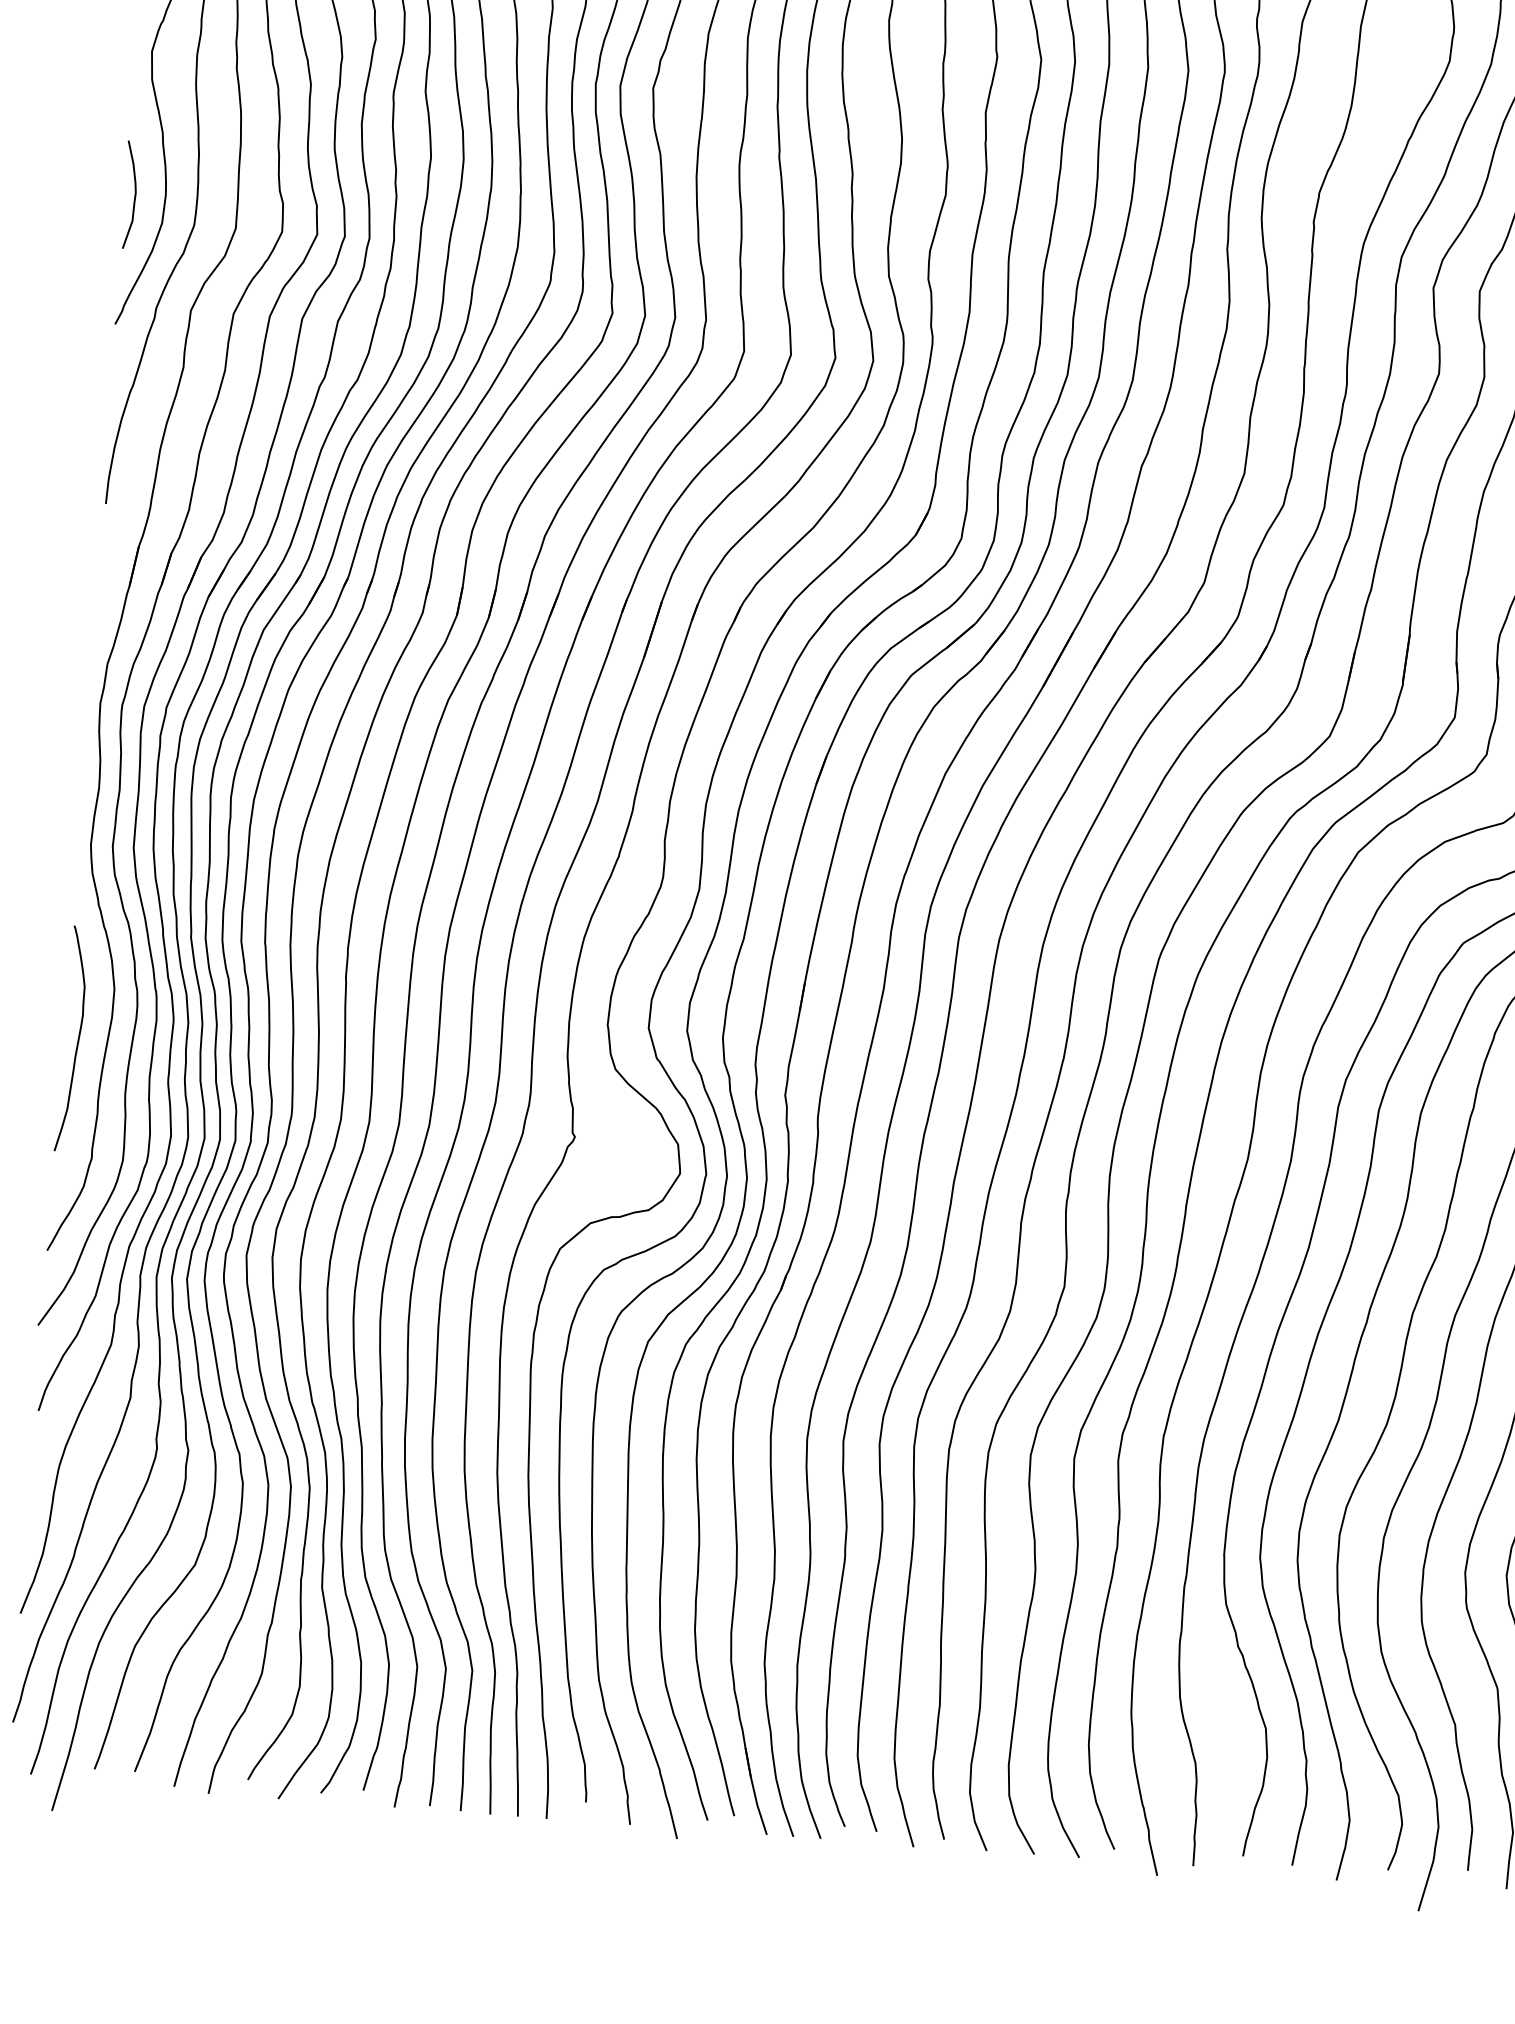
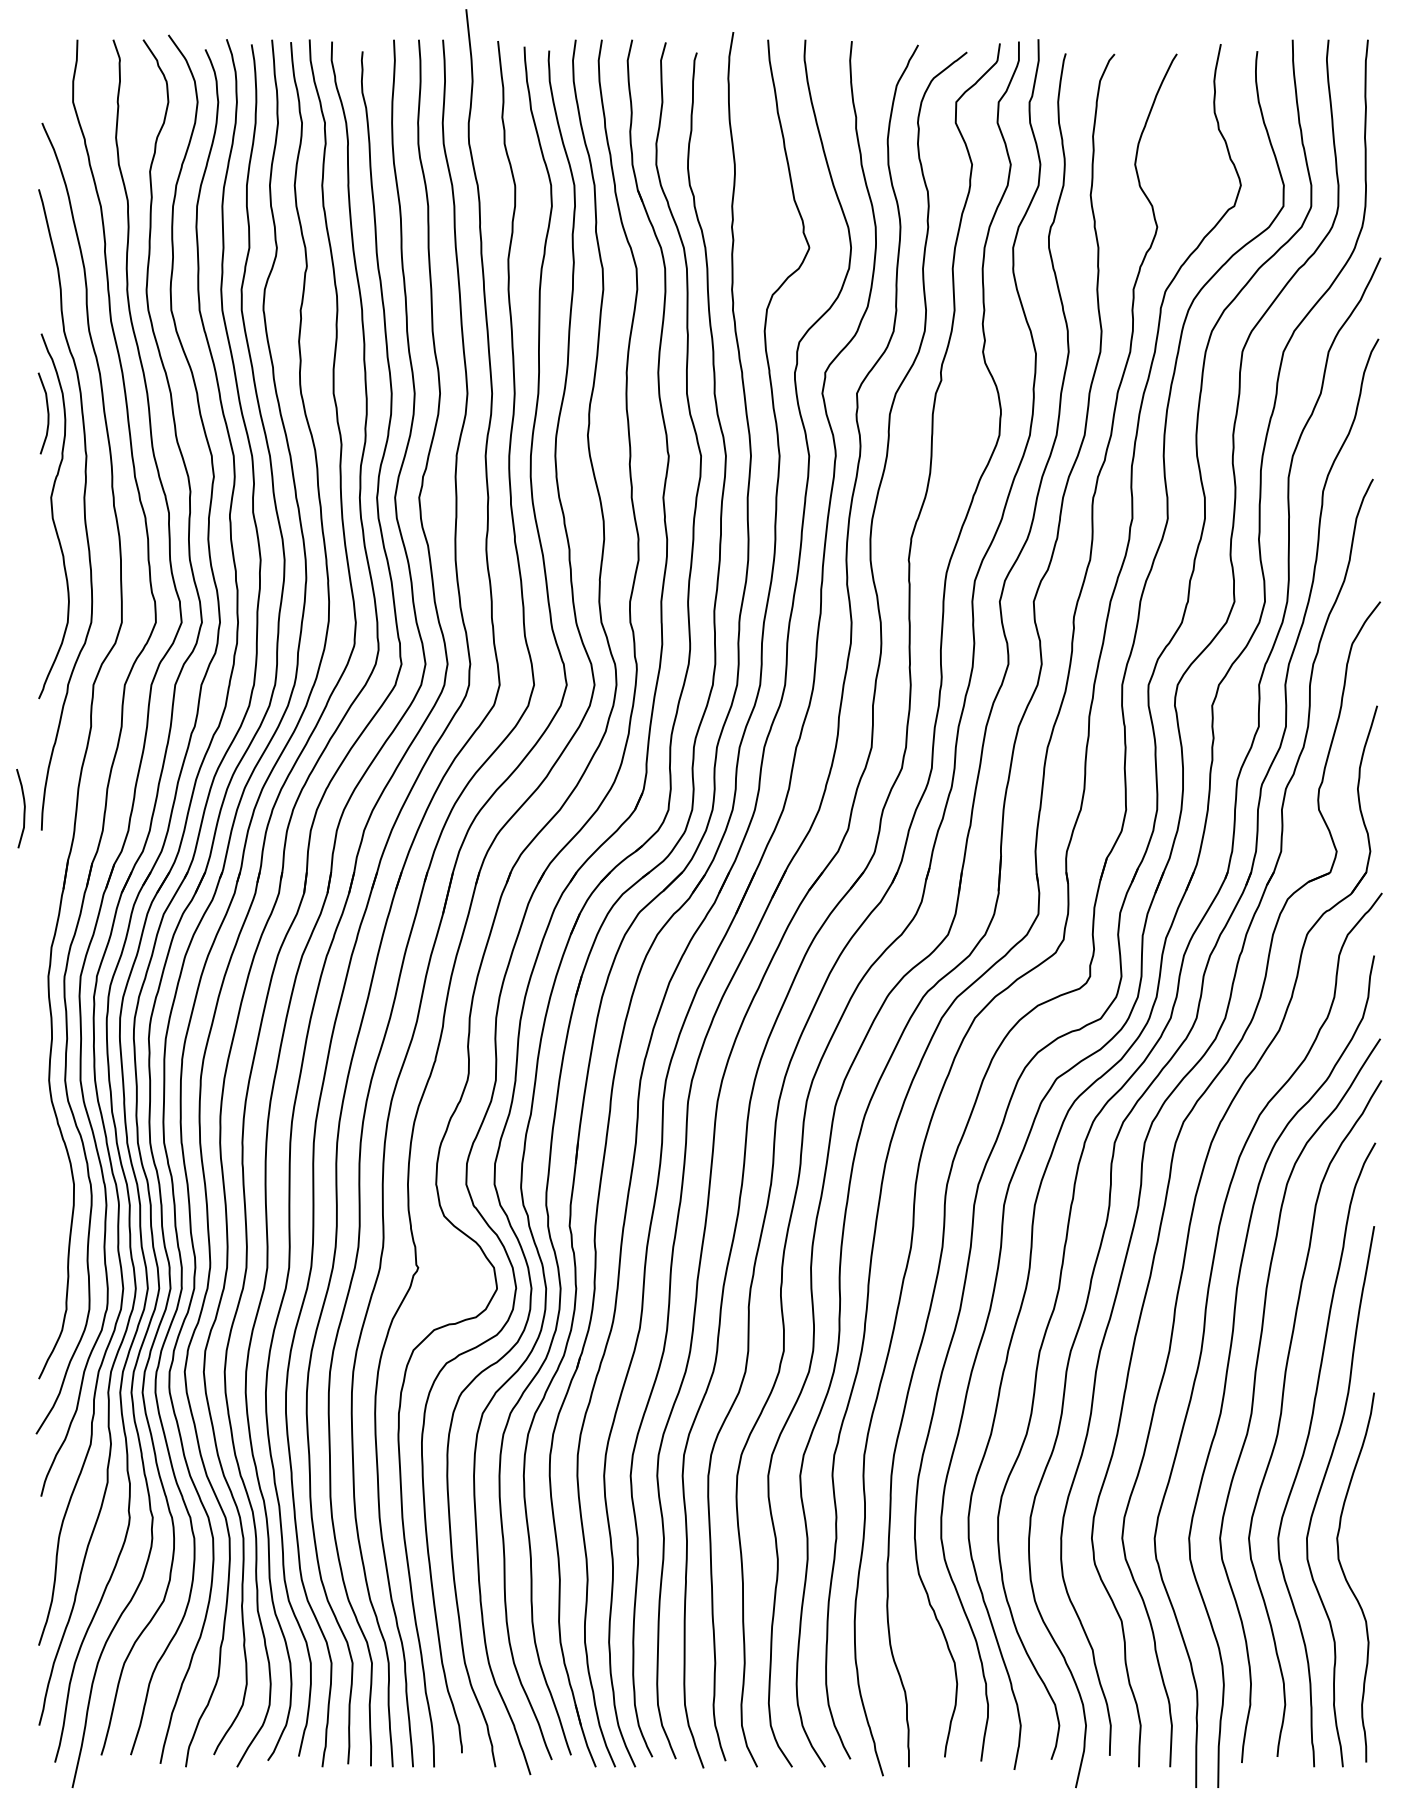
curve: (133, 195) -> (23, 808), moved
curve: (77, 1039) -> (49, 1223), removed

